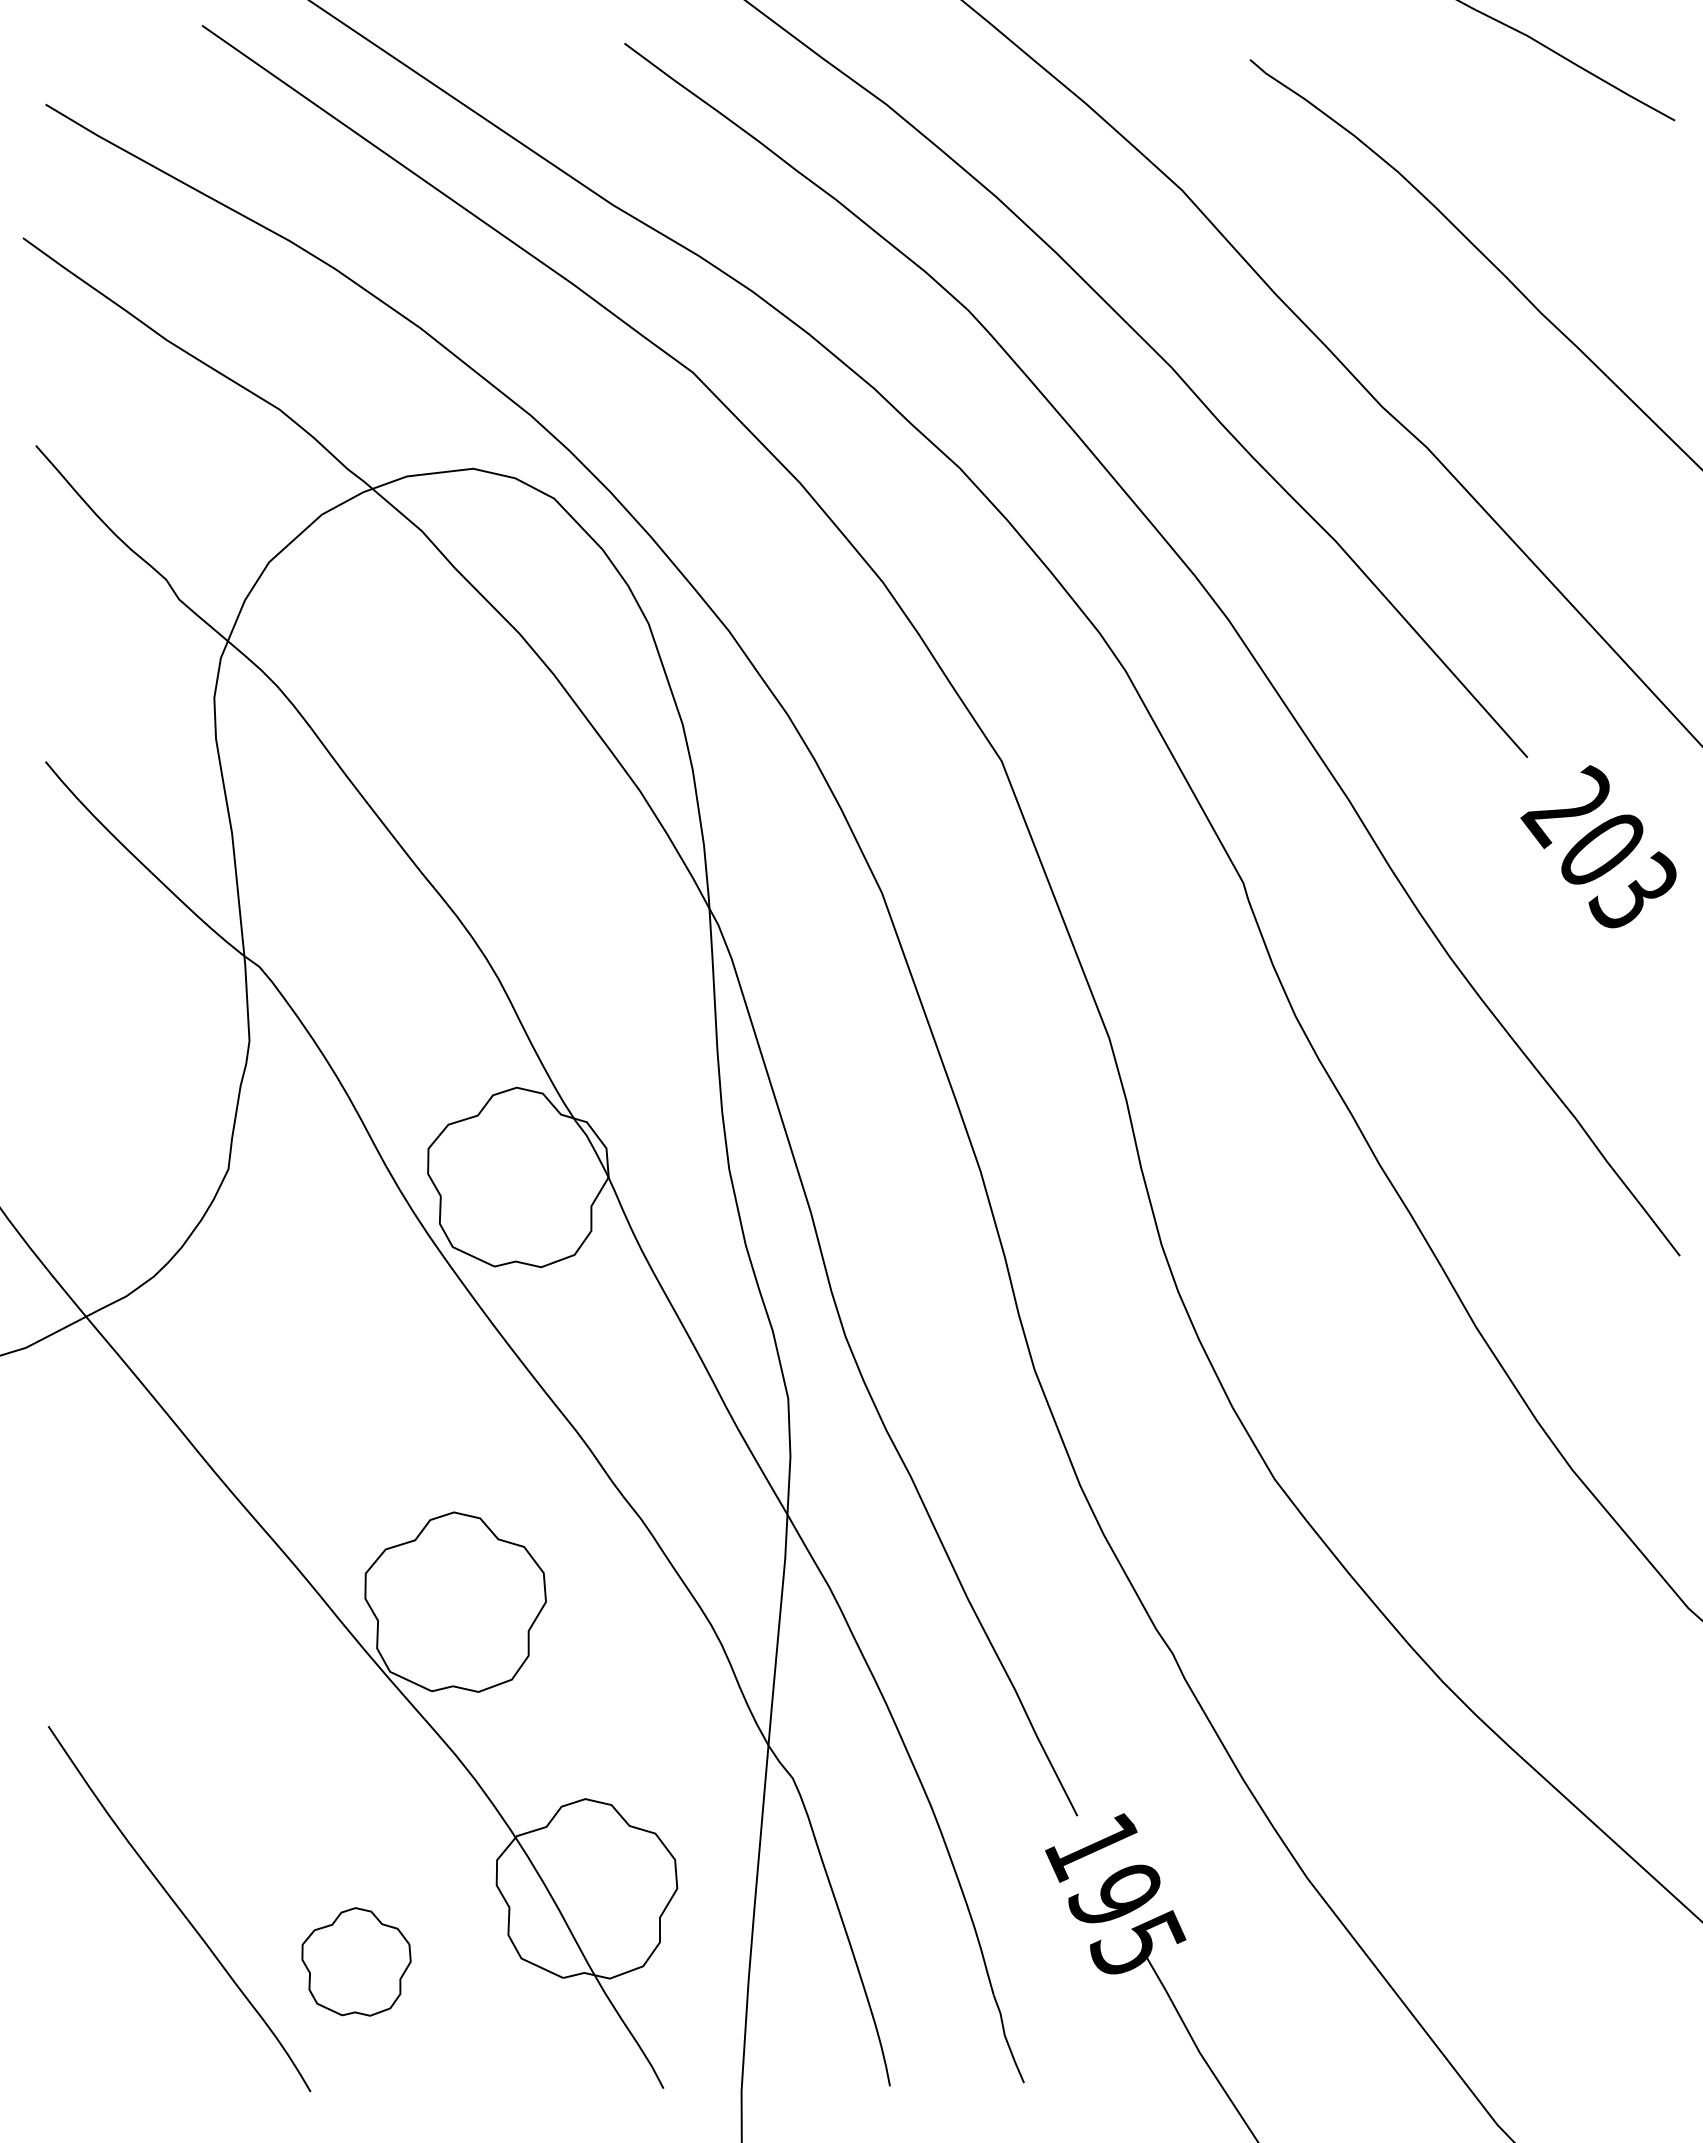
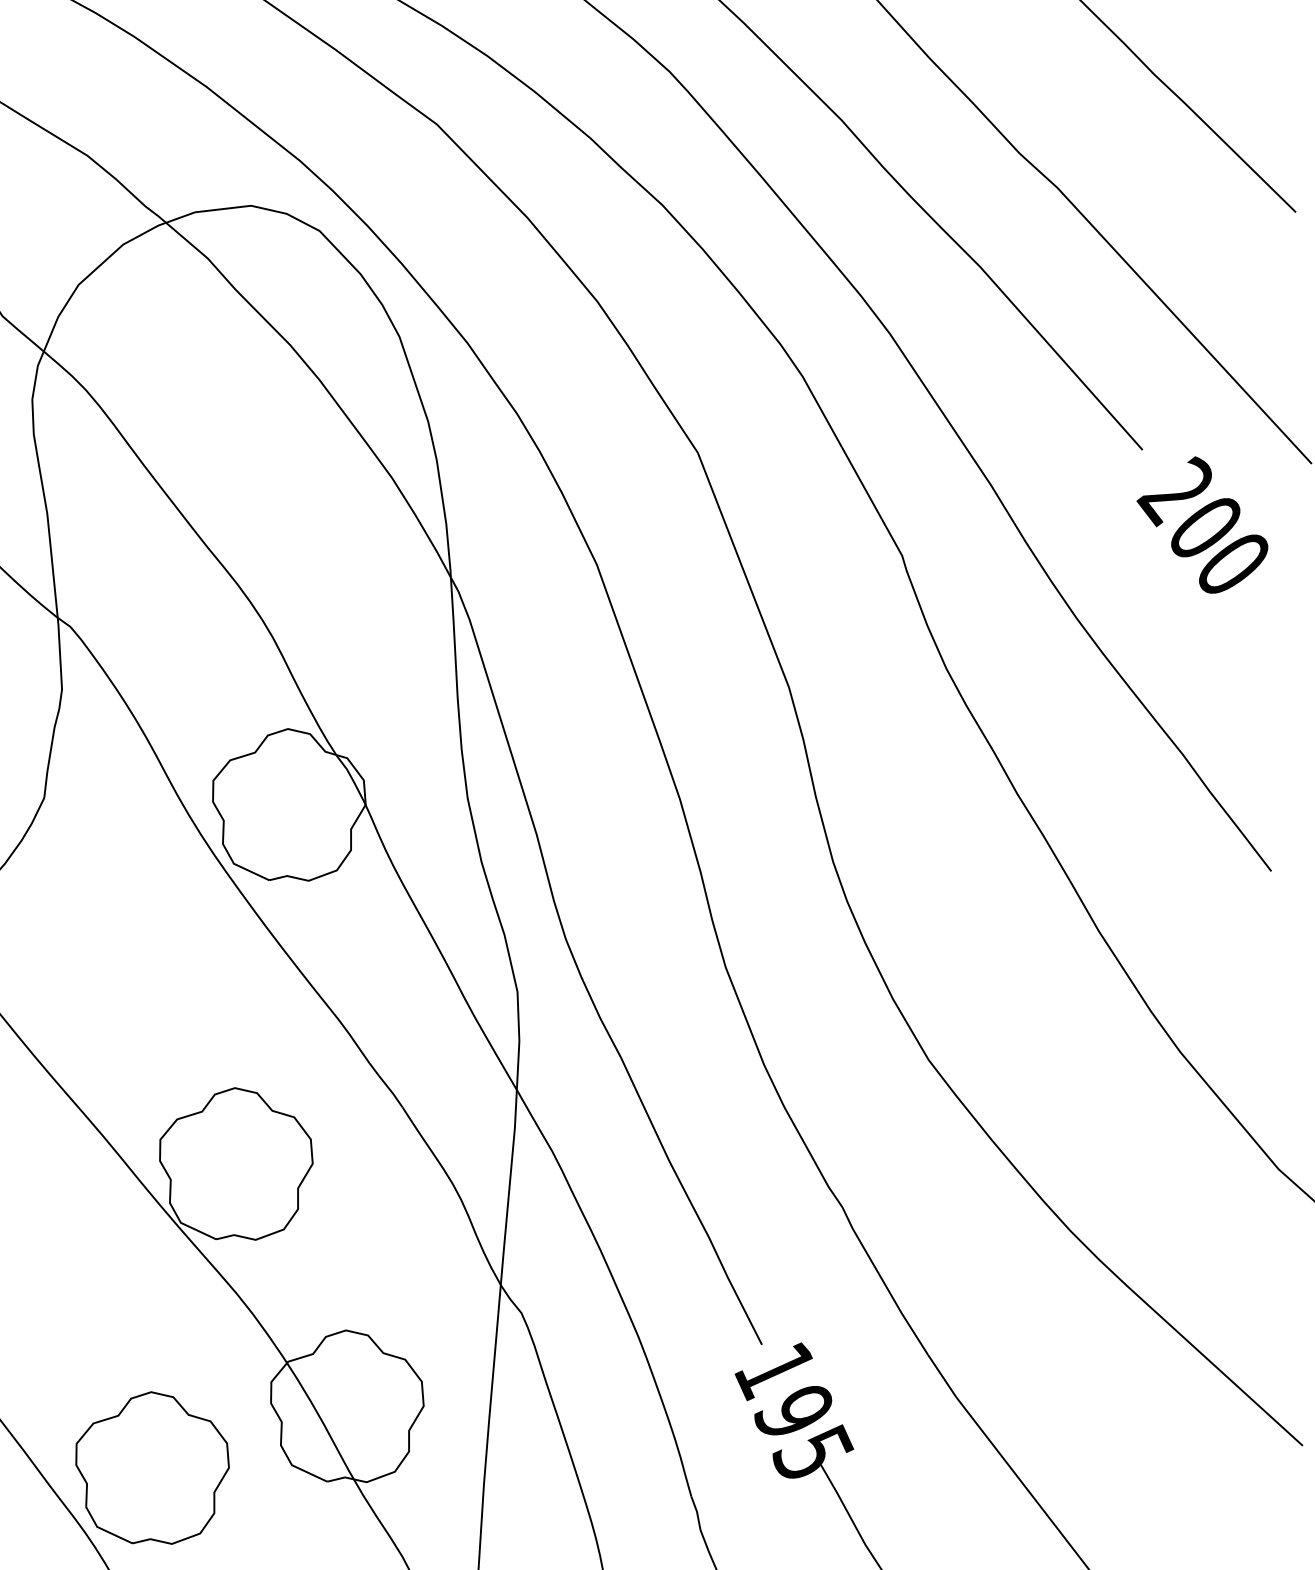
text: (1632, 889) -> (1231, 561), 203 -> 200
part: (356, 1961) -> (152, 1467), size x1.67

